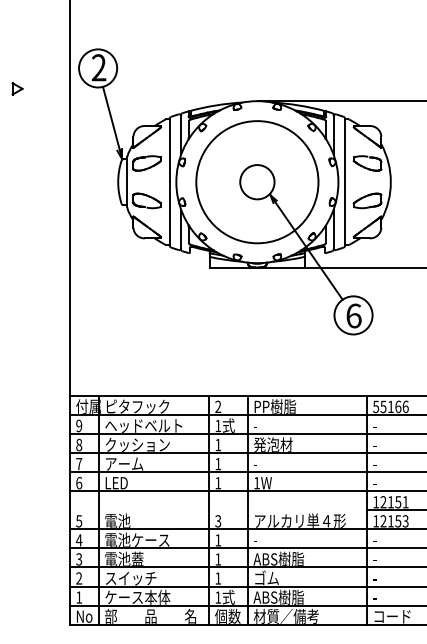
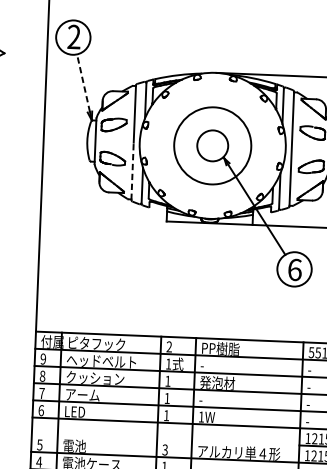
line: (111, 118) -> (83, 83), solid -> dashed
circle: (257, 182) -> (212, 146), size x0.7
line: (169, 213) -> (132, 170), solid -> dashed

